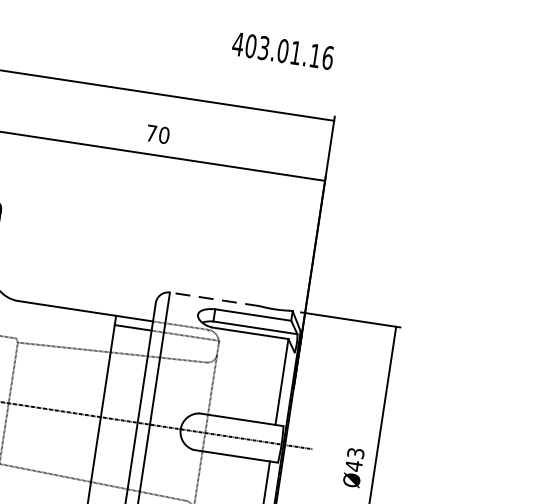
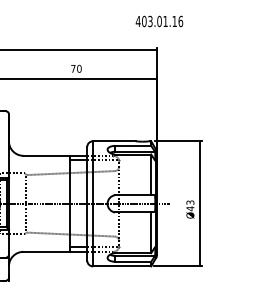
text: (283, 51) -> (159, 21), moved
line: (213, 299) -> (113, 141), dashed -> solid

